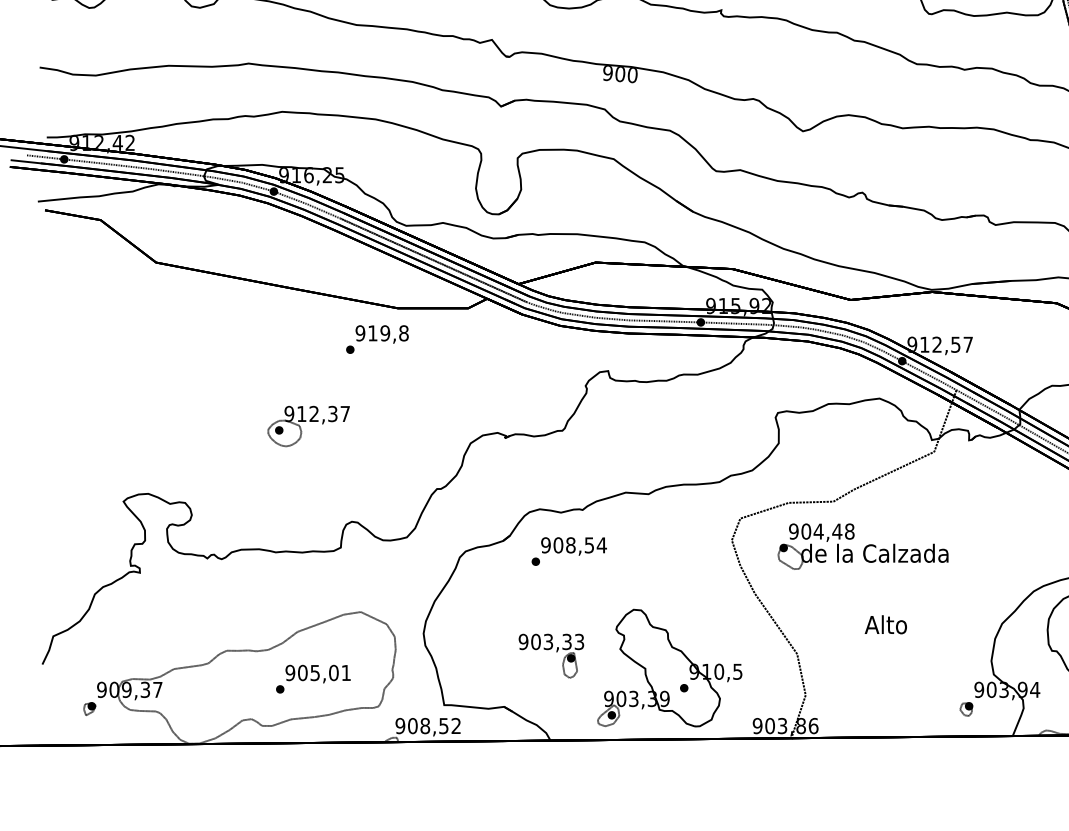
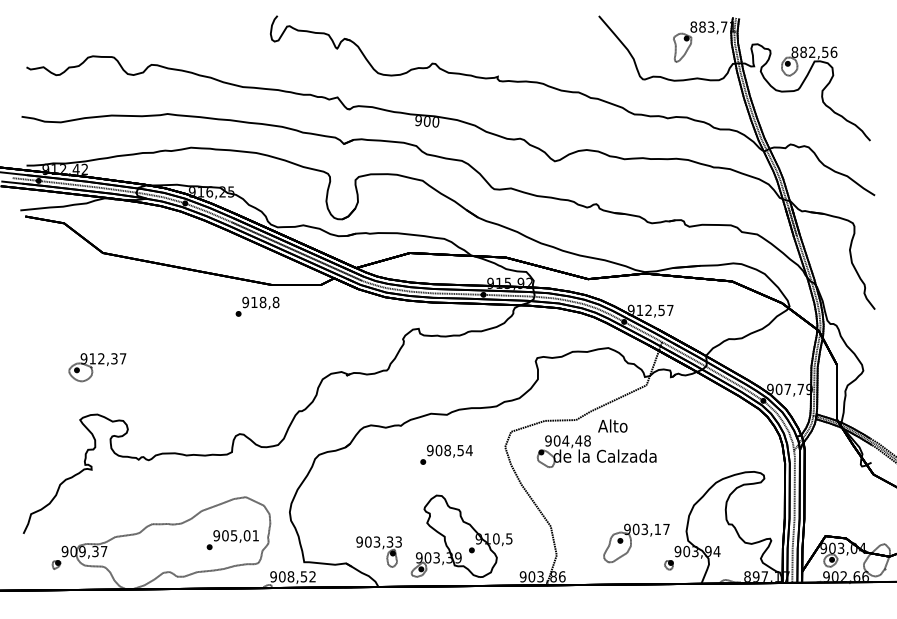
text: (384, 333) -> (262, 302), 919,8 -> 918,8
part: (308, 426) -> (97, 367), moved
text: (569, 550) -> (446, 454), moved
text: (885, 623) -> (612, 425), moved
part: (550, 655) -> (378, 551), moved
part: (919, 678) -> (636, 543), added
text: (312, 679) -> (232, 540), moved

